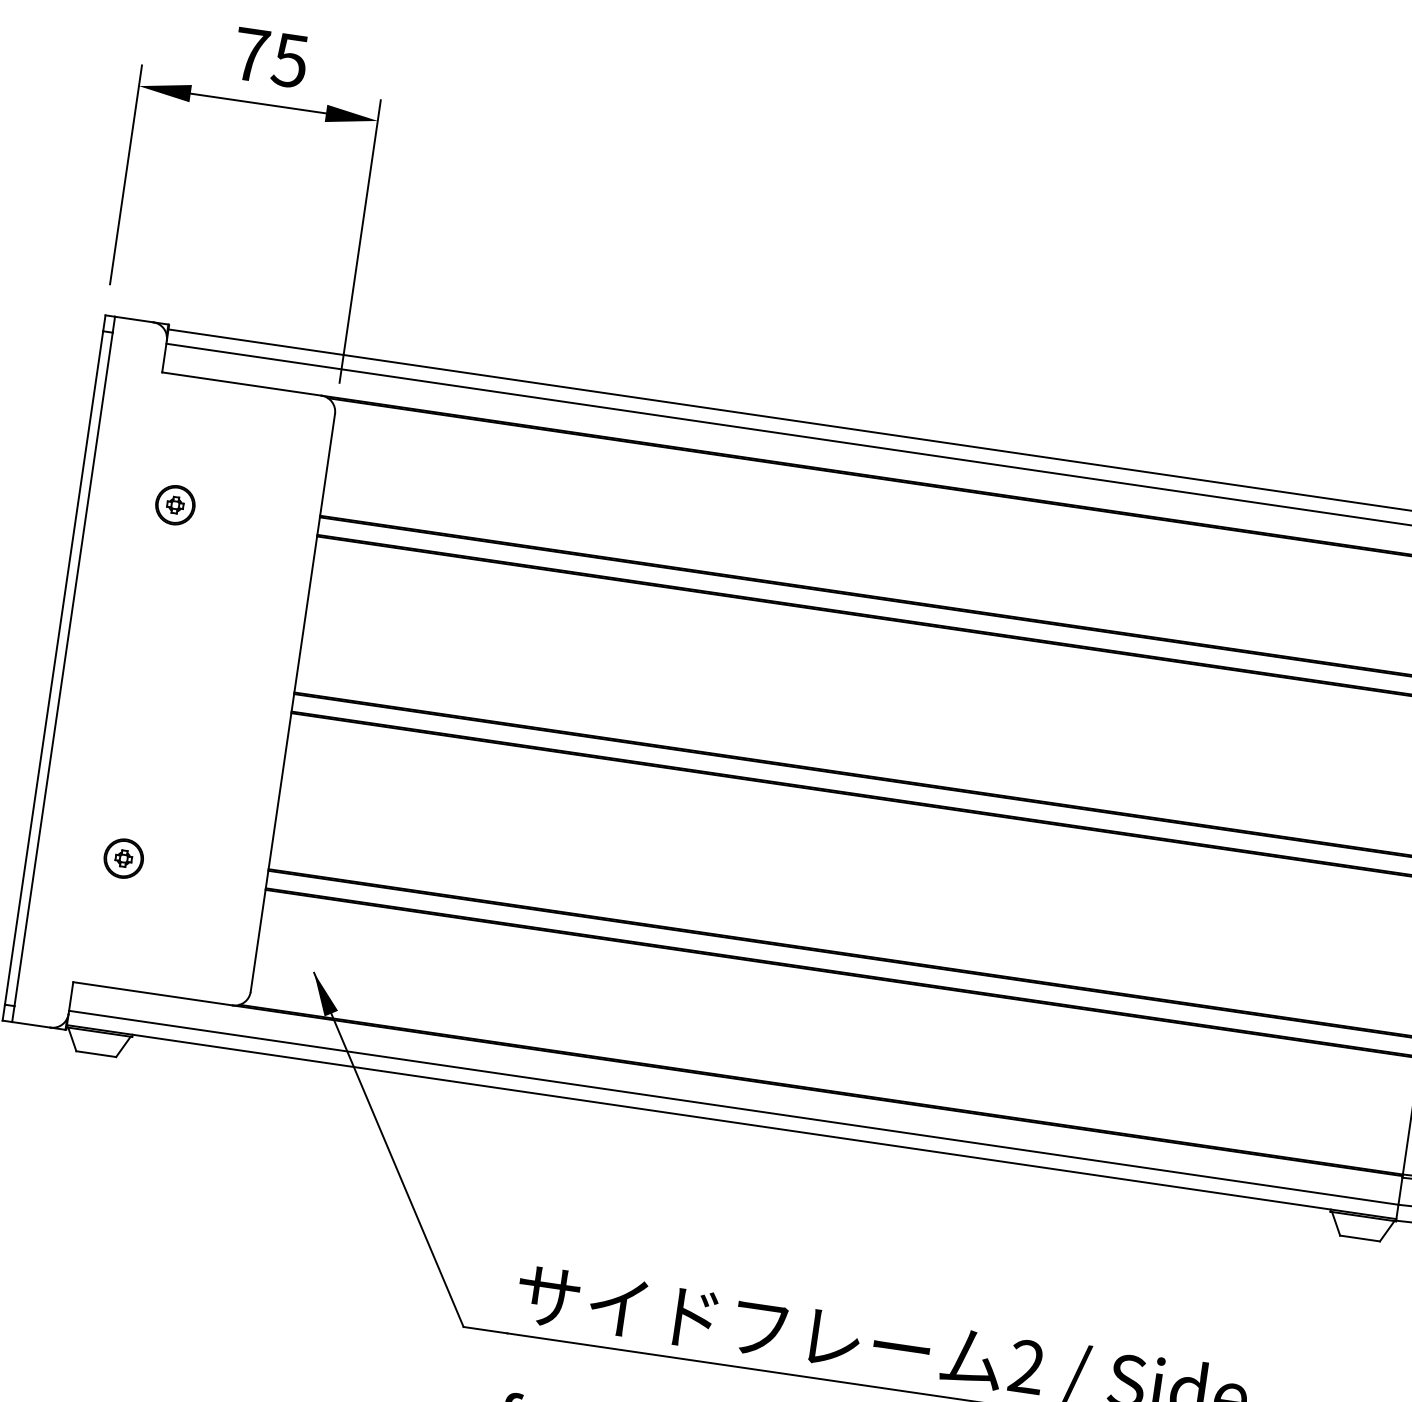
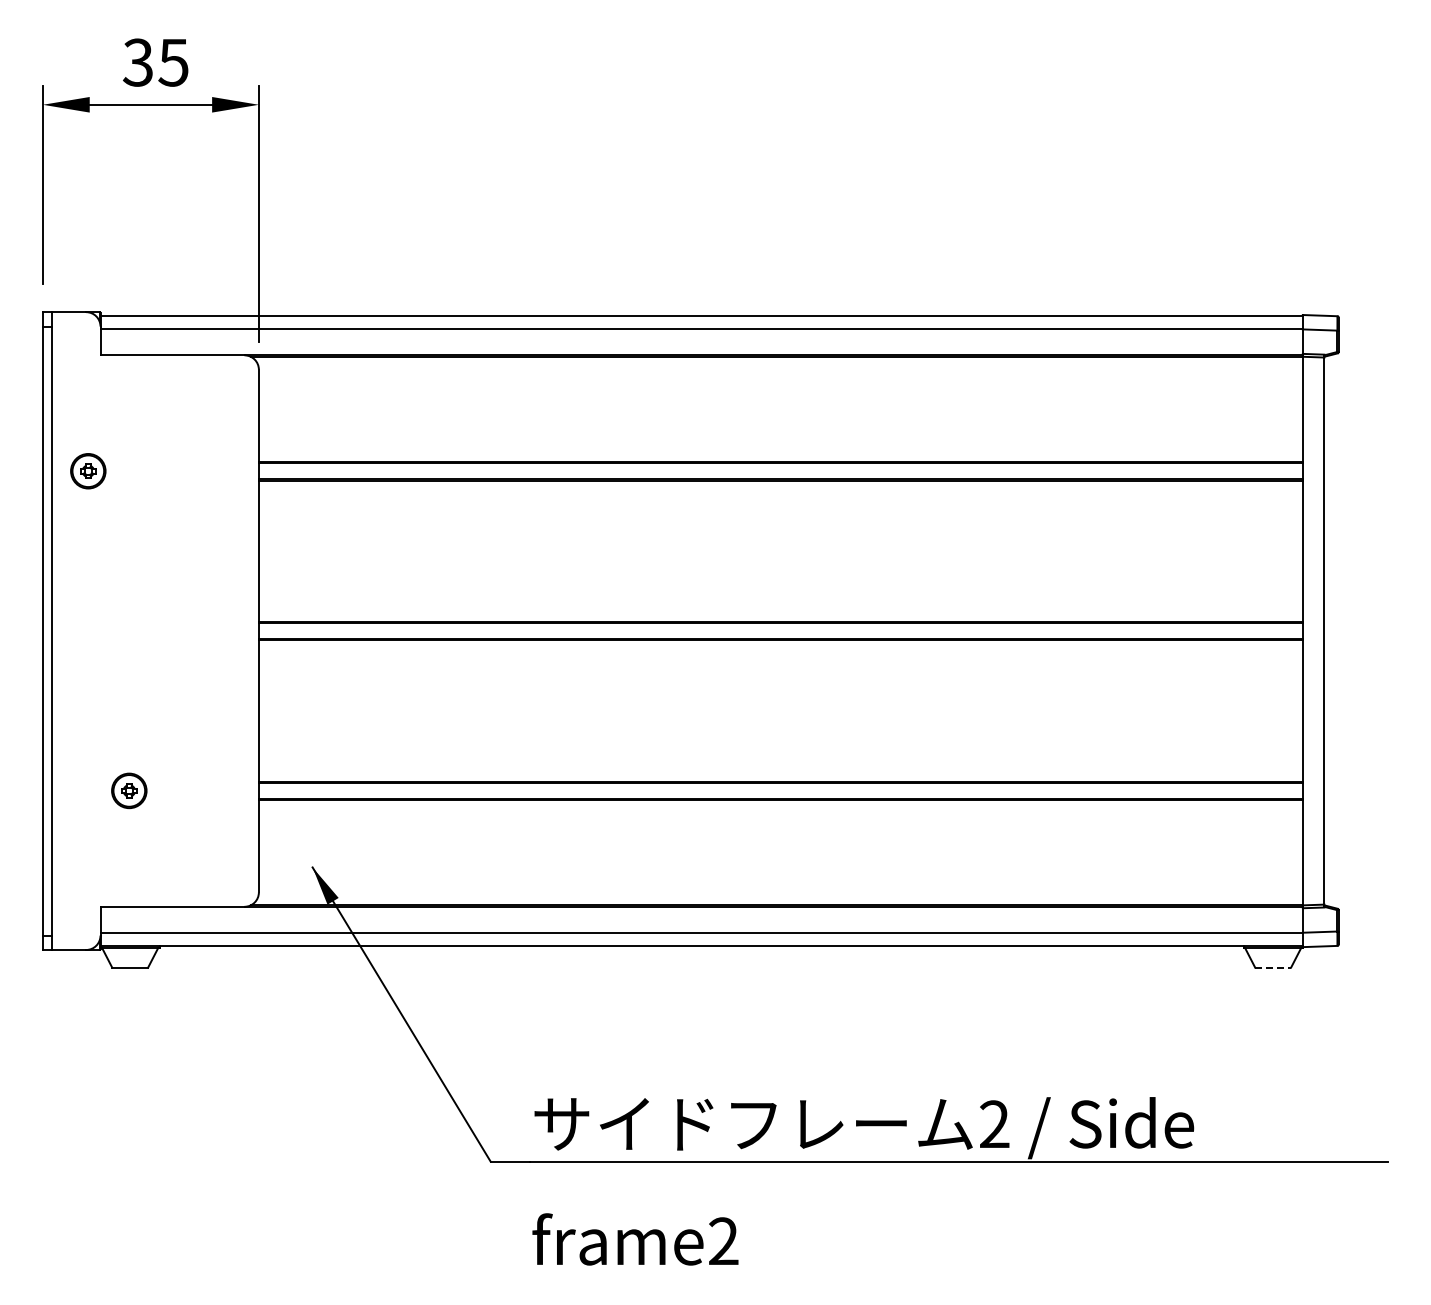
text: (251, 54) -> (138, 62), 75 -> 35
part: (175, 505) -> (88, 471), moved
line: (1360, 1238) -> (1273, 967), solid -> dashed

